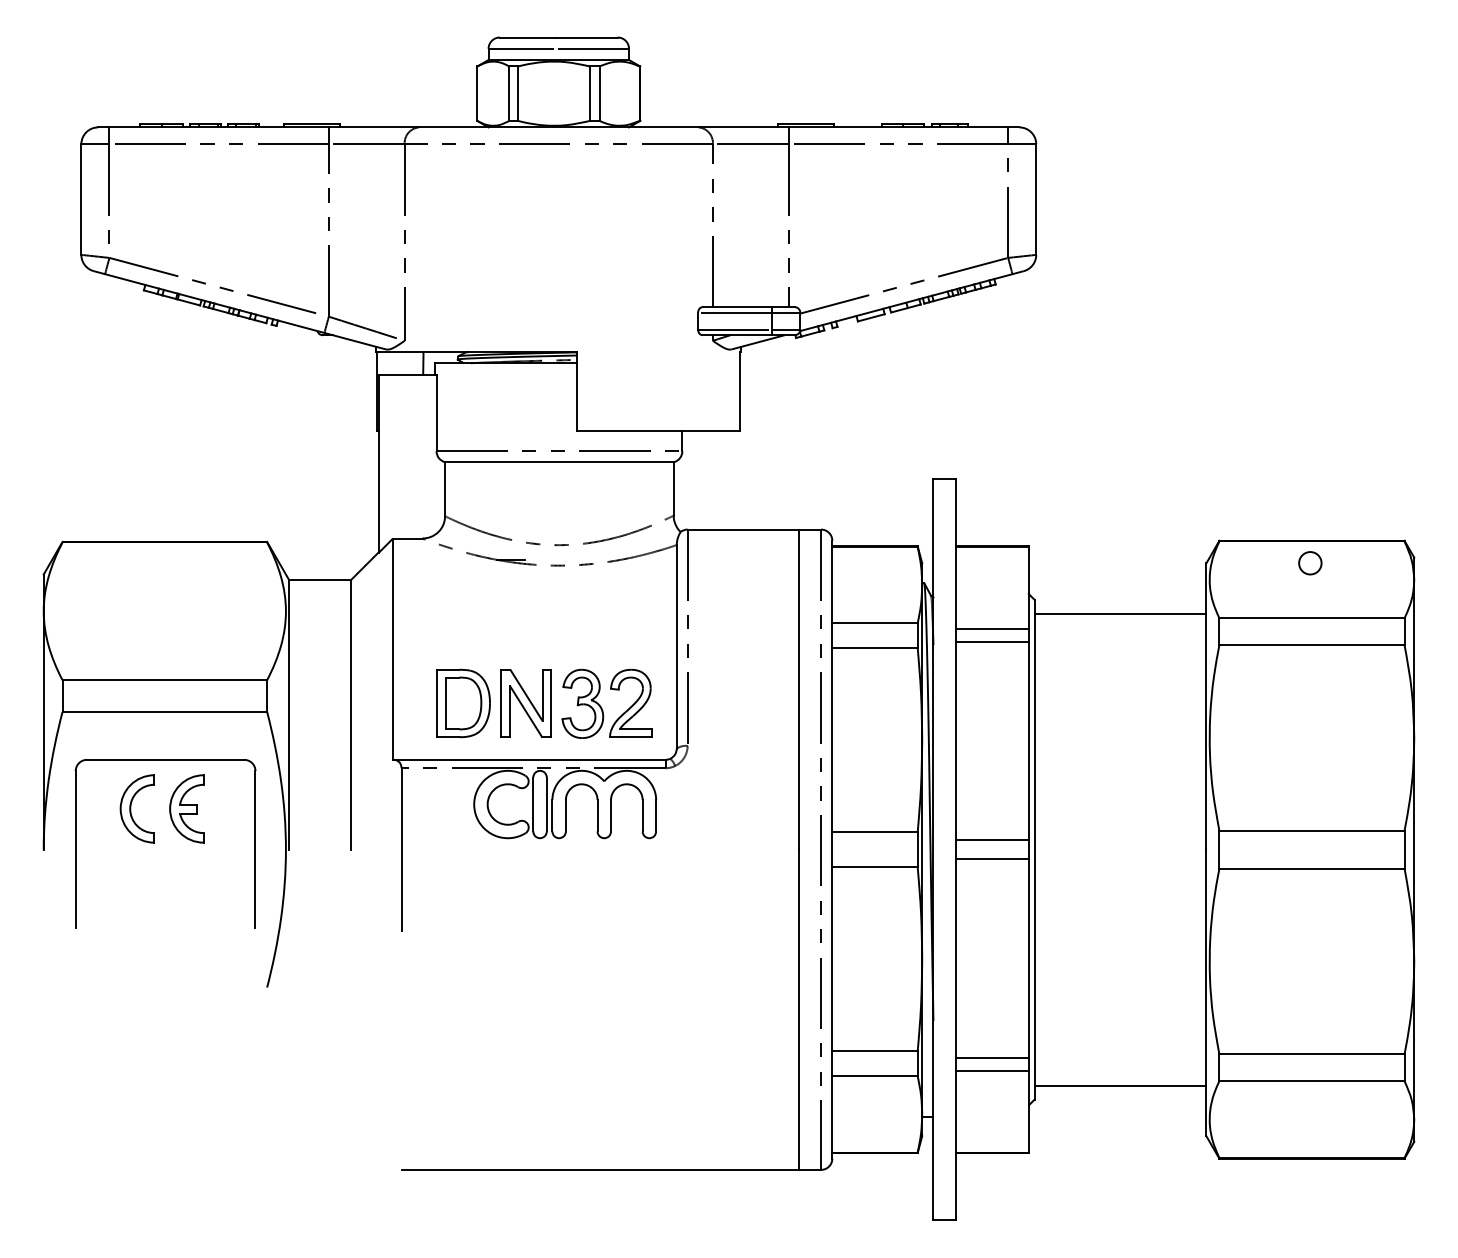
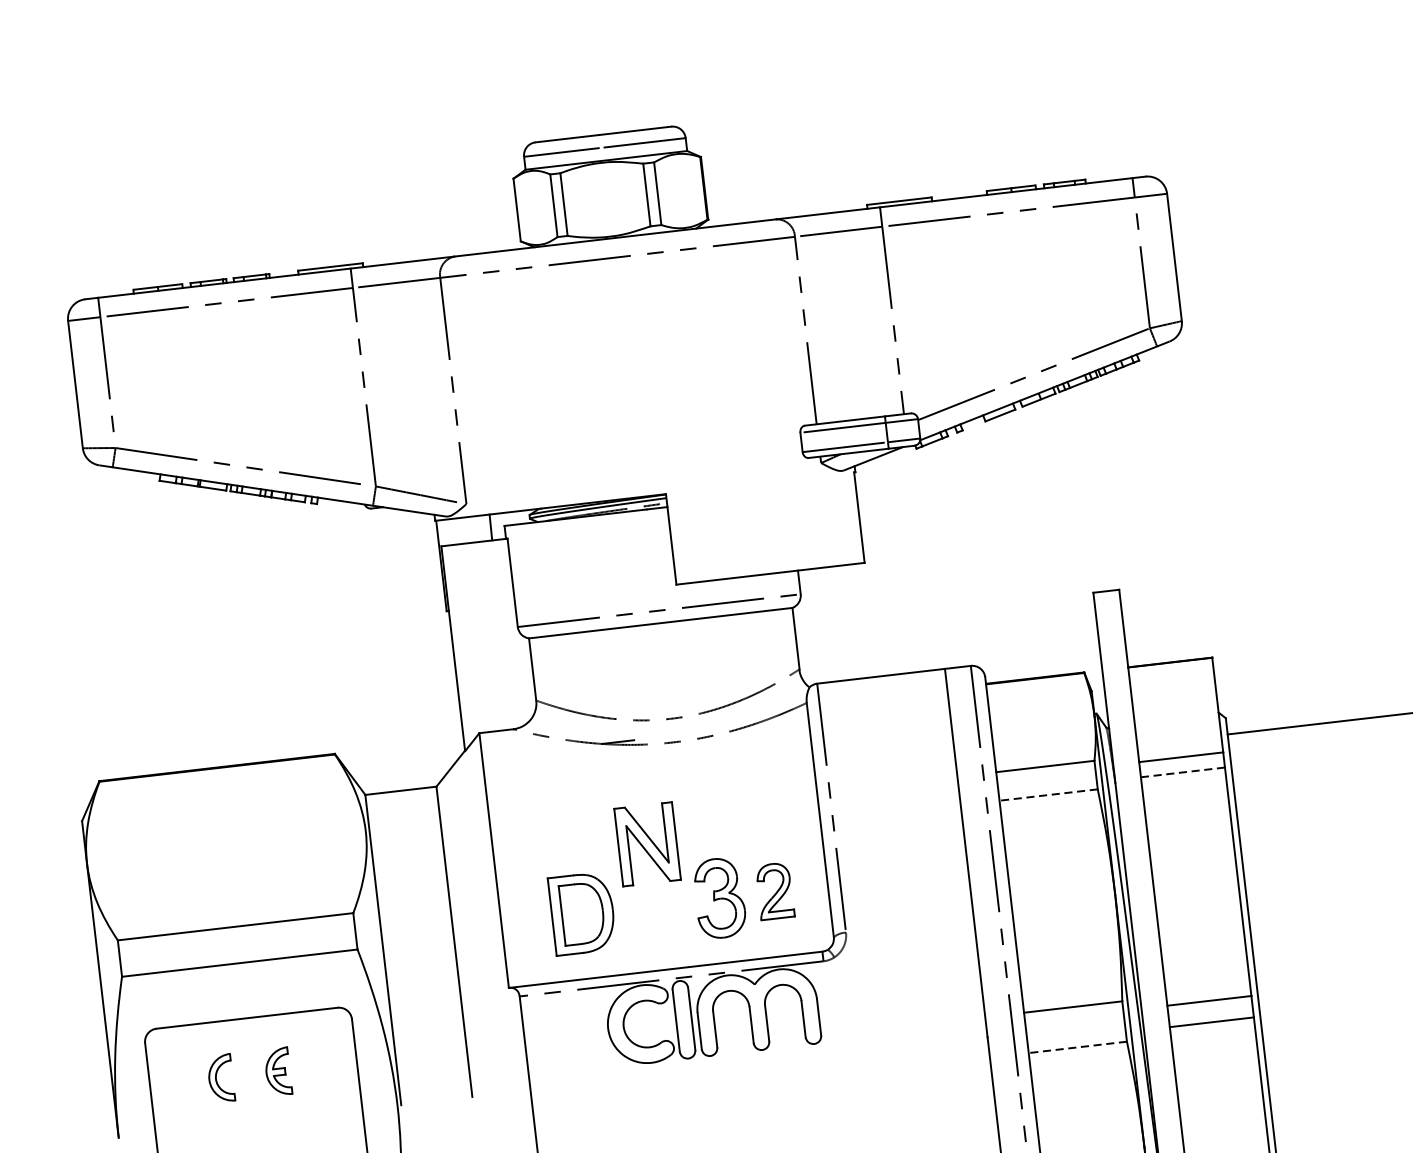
line: (992, 641) -> (1182, 771), solid -> dashed
line: (875, 648) -> (1049, 795), solid -> dashed
part: (630, 702) -> (774, 890), size x0.7
part: (525, 703) -> (646, 844), moved
part: (136, 808) -> (220, 1078), size x0.6
part: (186, 808) -> (277, 1071), size x0.6
line: (875, 867) -> (1078, 1047), solid -> dashed

